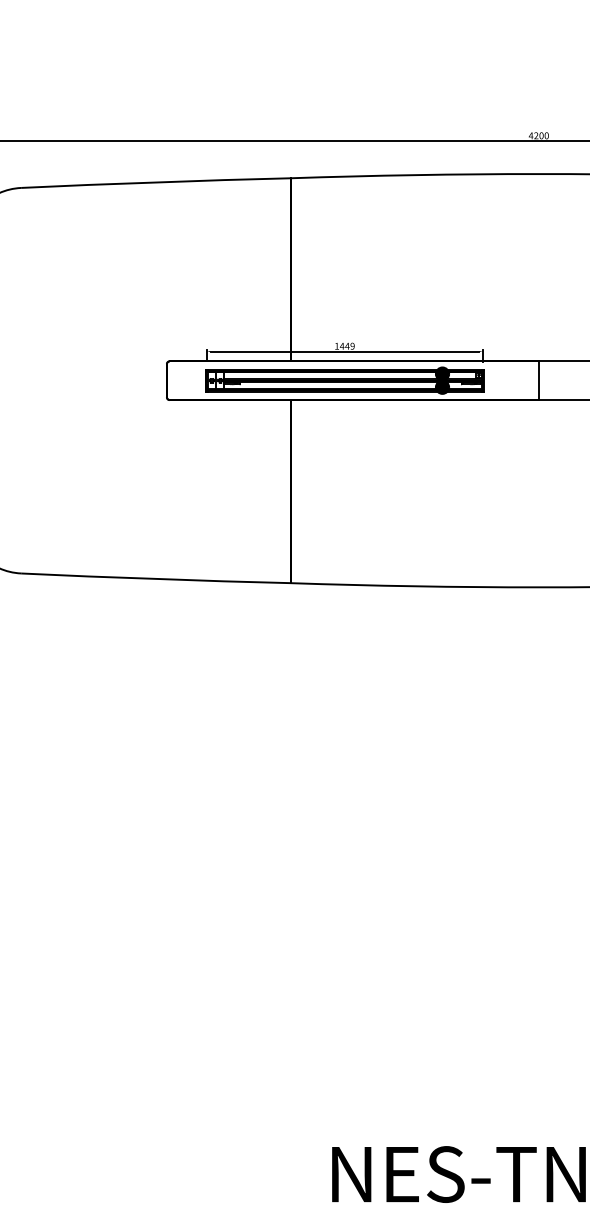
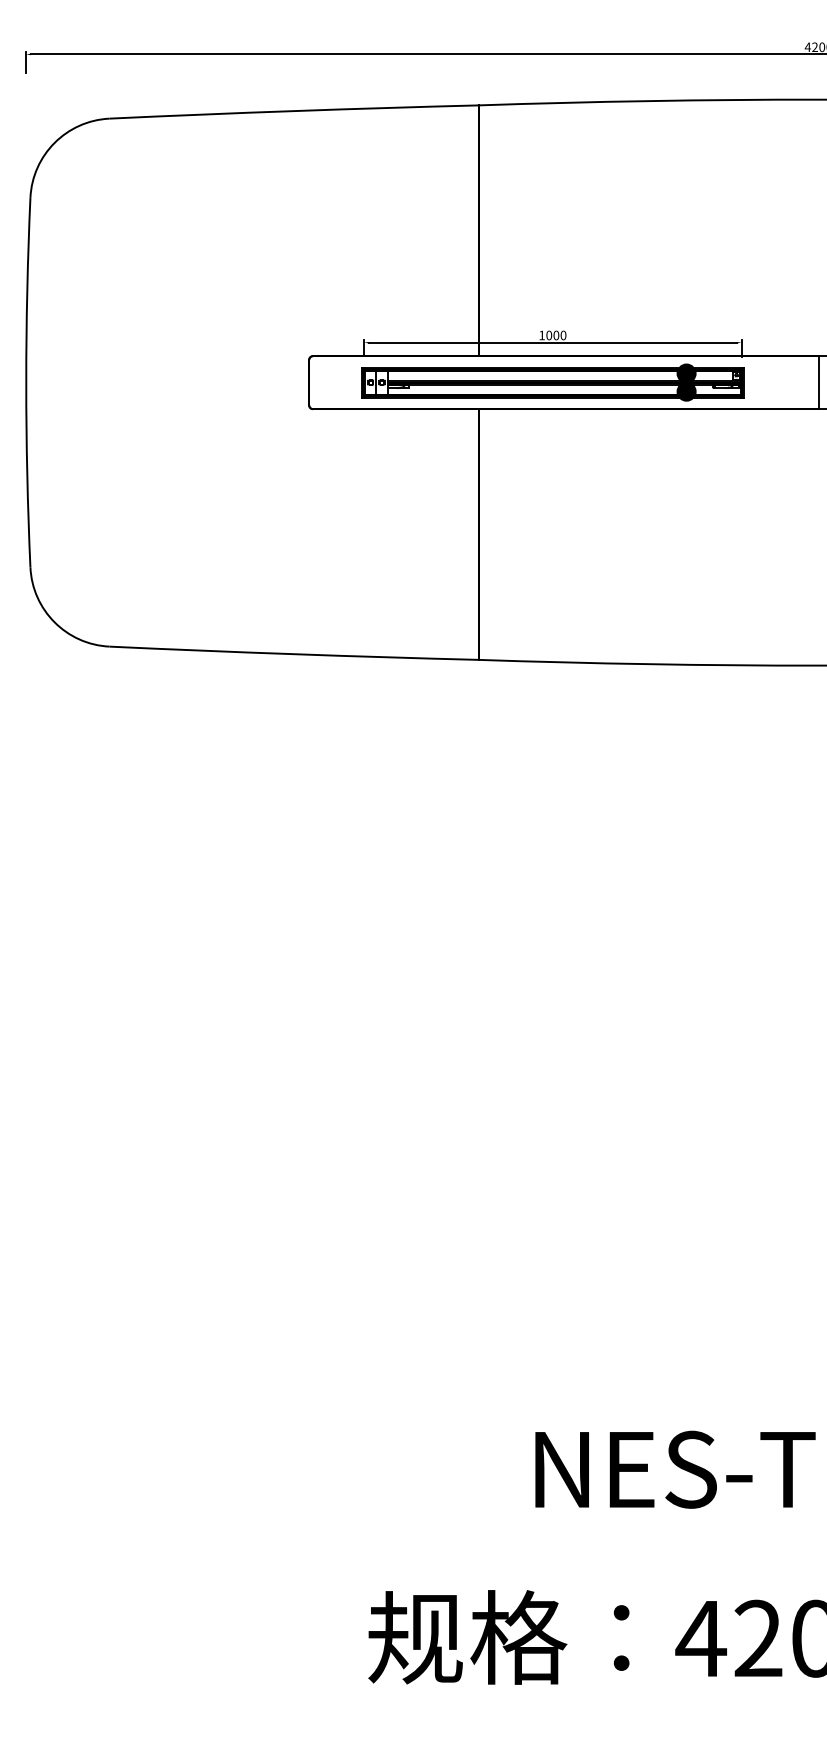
text: (347, 346) -> (556, 335), 1449 -> 1000

